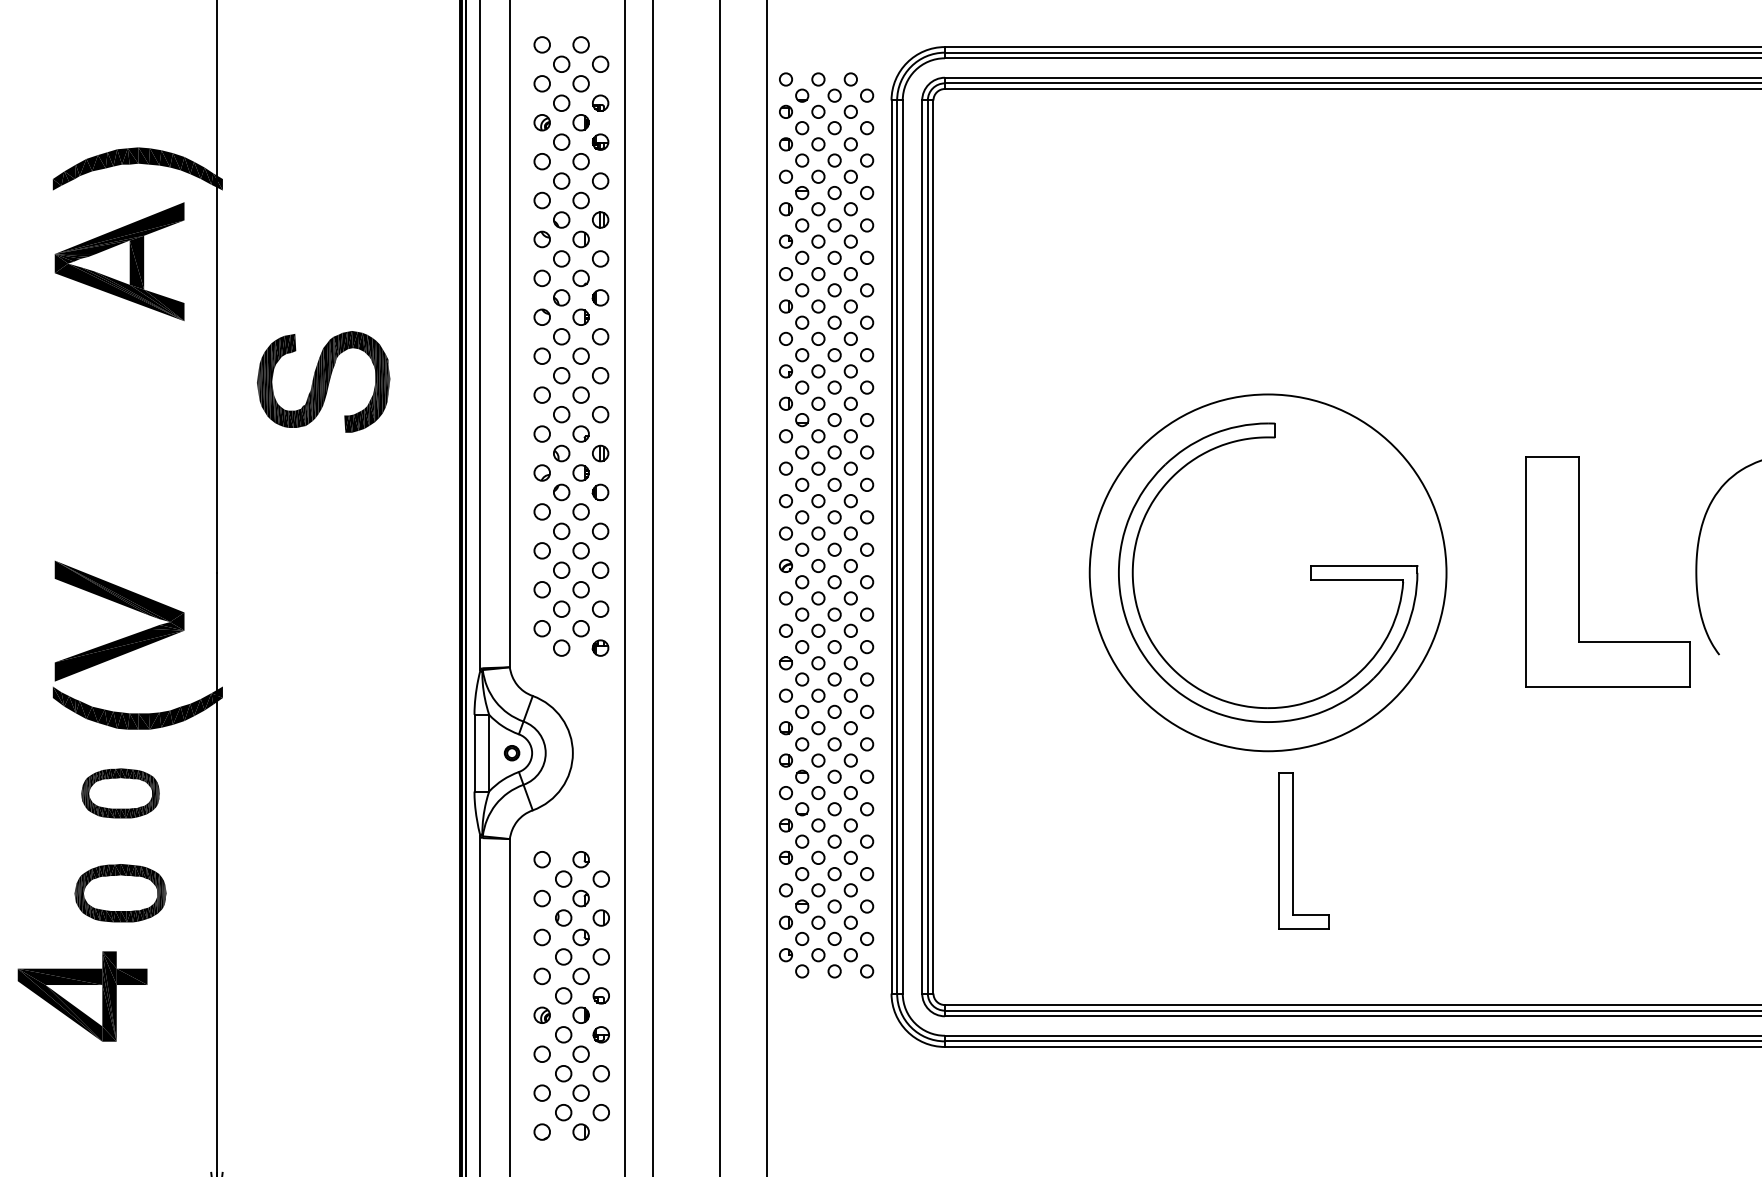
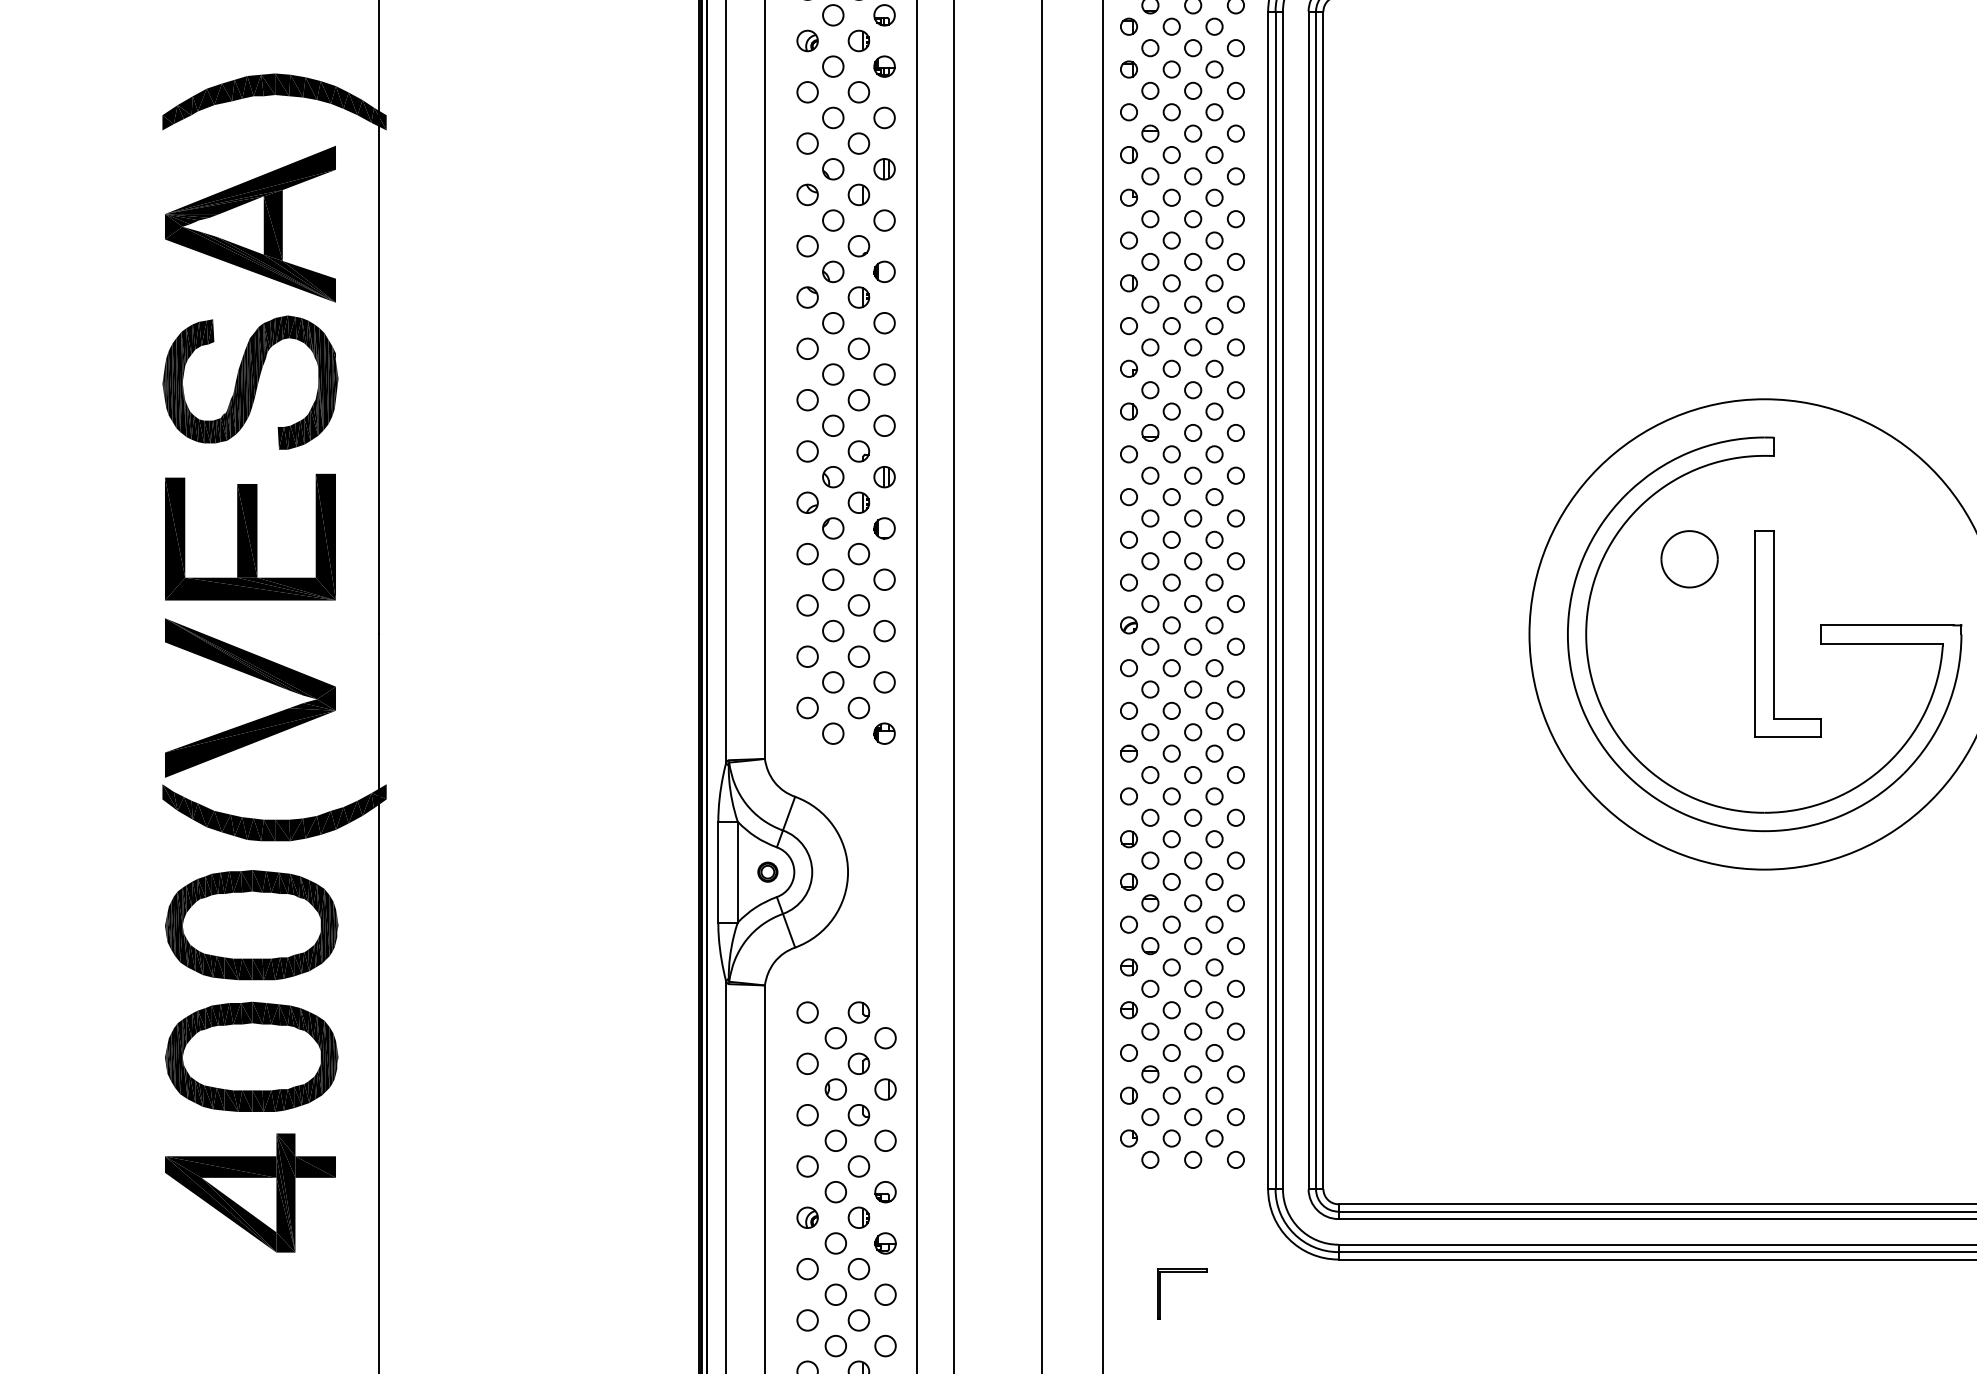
part: (323, 381) -> (250, 382), moved
part: (119, 499) -> (250, 537), added
part: (1211, 515) -> (1689, 558), added
part: (120, 793) -> (251, 925), size x1.67
part: (1293, 850) -> (1774, 633), moved
part: (120, 892) -> (251, 1055), size x1.43
part: (82, 996) -> (250, 1192), moved
part: (826, 1056) -> (1182, 1272), added

